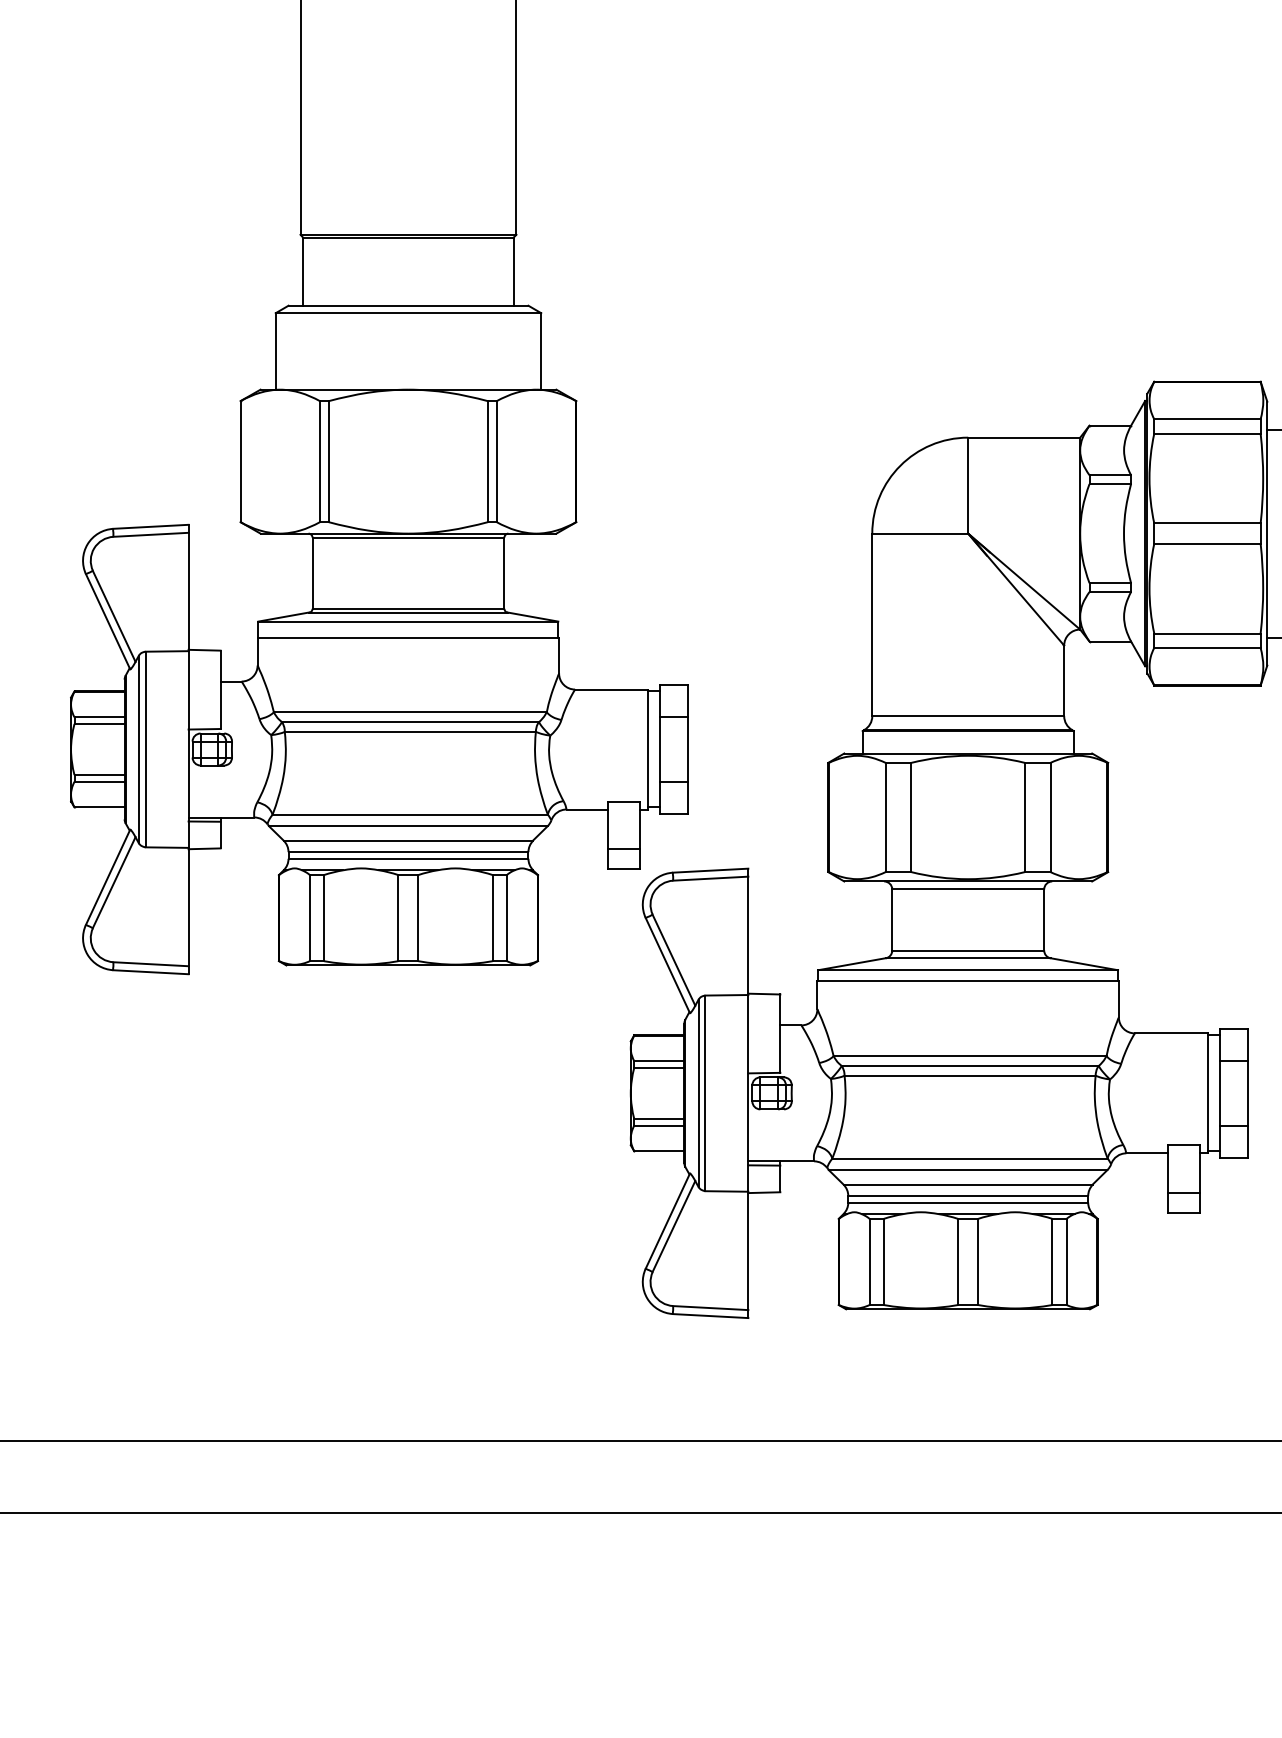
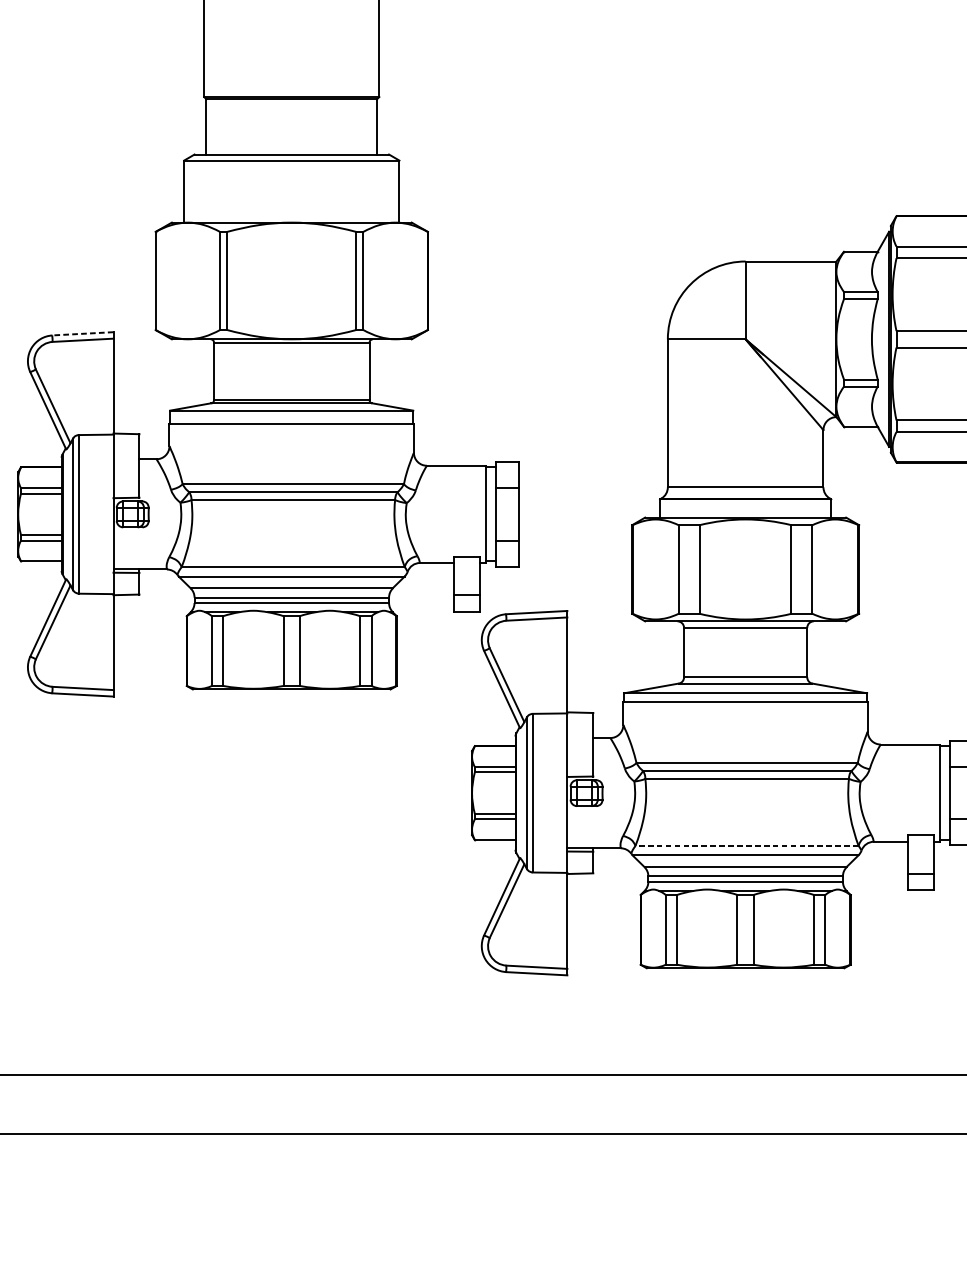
line: (150, 526) -> (82, 333), solid -> dashed
line: (969, 1158) -> (746, 845), solid -> dashed

